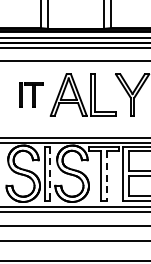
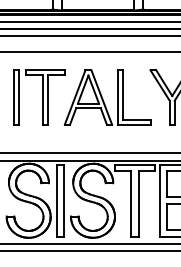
part: (31, 94) -> (39, 96), size x1.67
line: (50, 174) -> (64, 201), dashed -> solid
line: (106, 176) -> (137, 204), dashed -> solid

